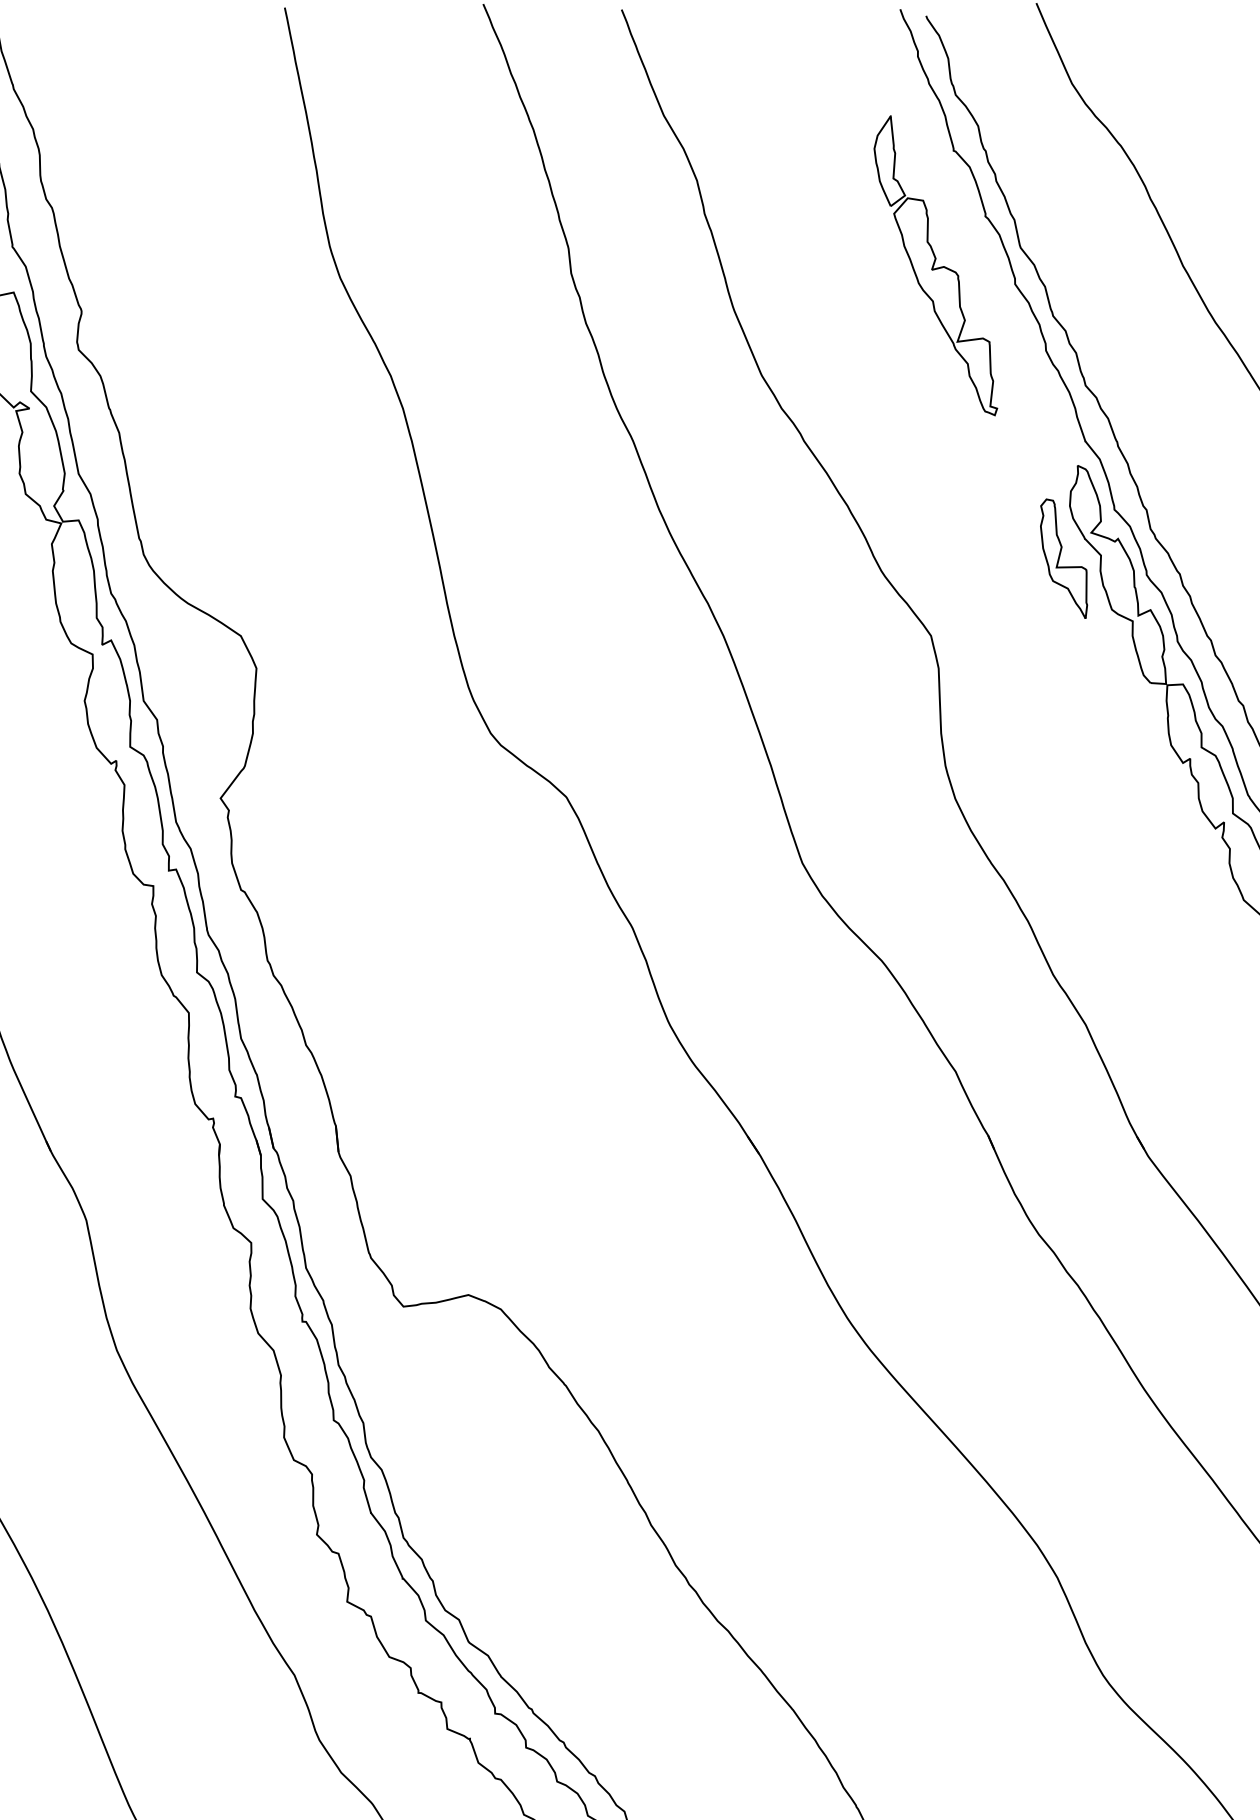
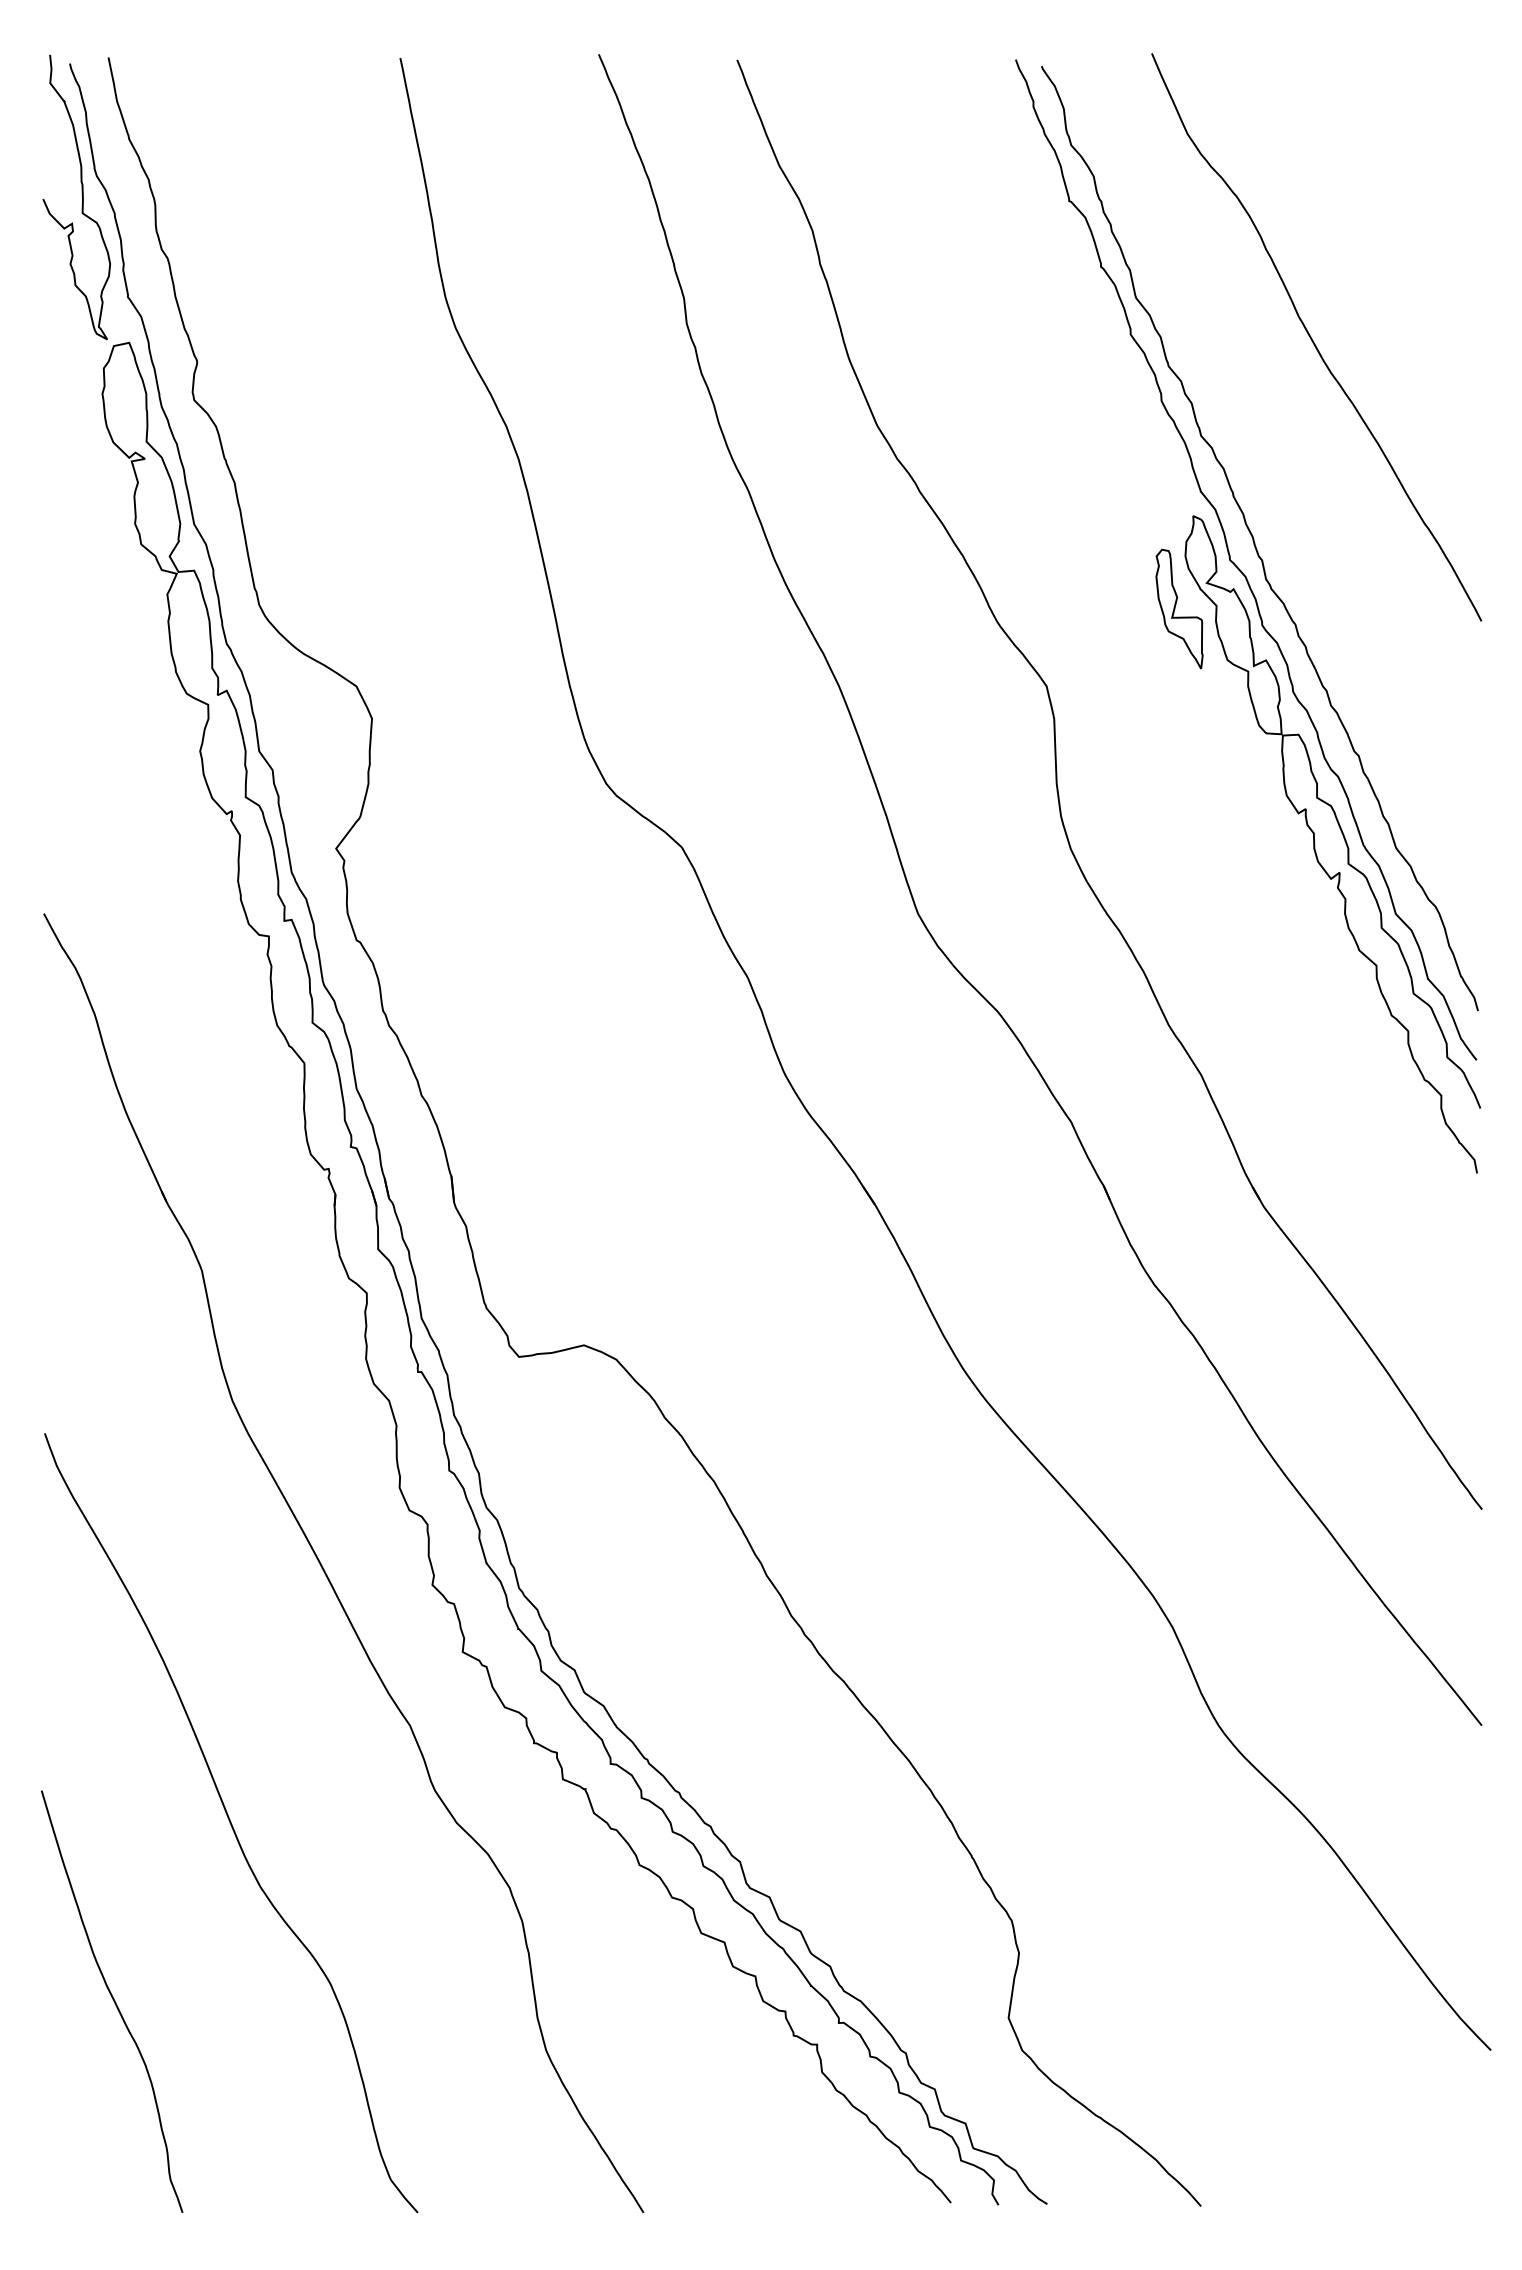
part: (935, 265) -> (1051, 315), removed

